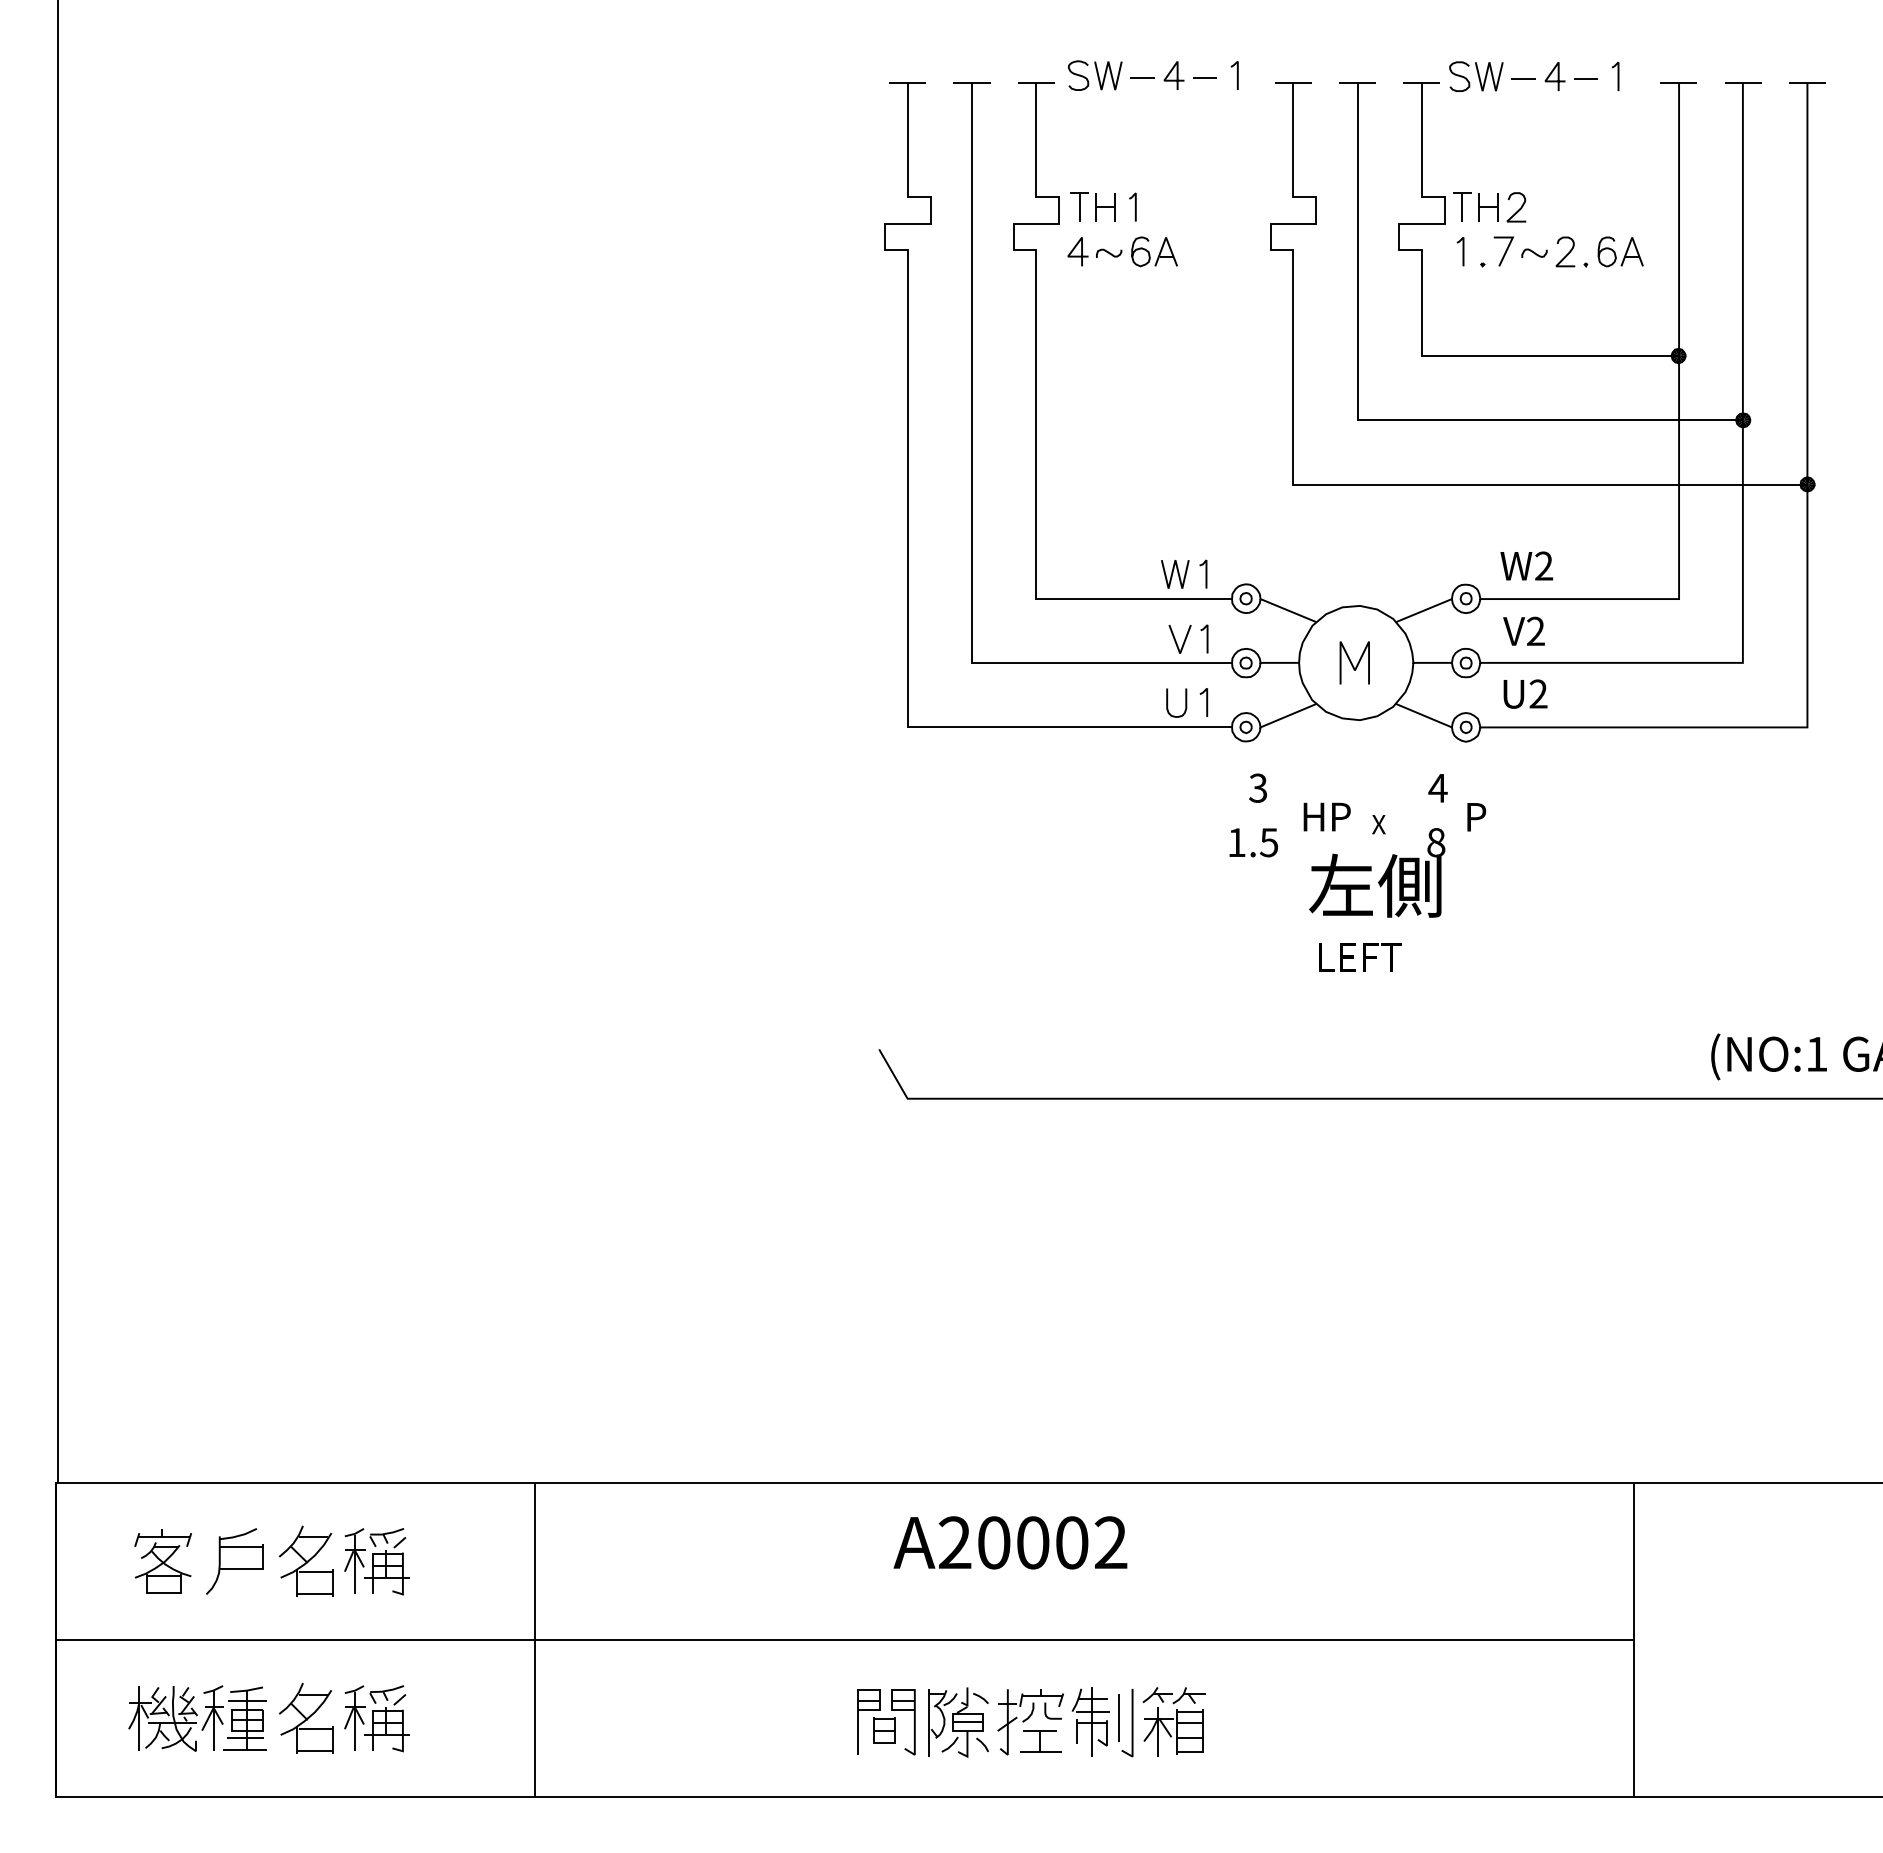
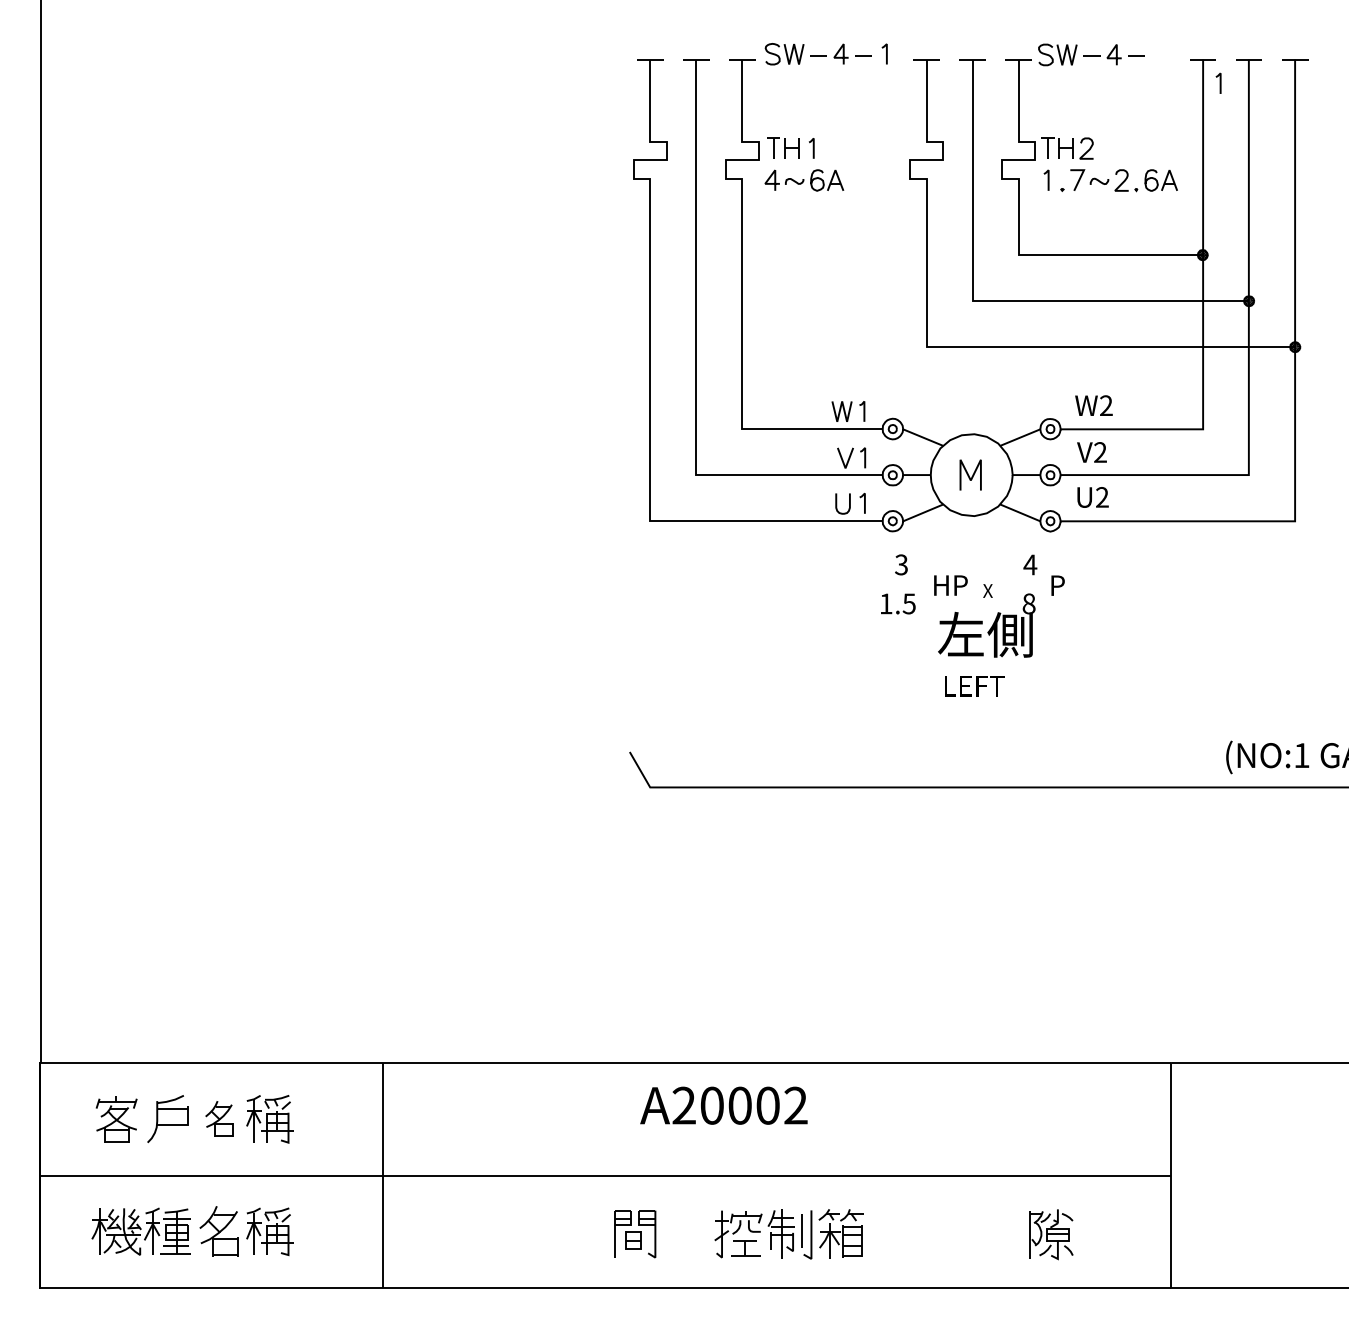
line: (1617, 76) -> (1219, 83), moved
part: (306, 1560) -> (219, 1118), size x0.7
part: (958, 1722) -> (1051, 1234), moved

